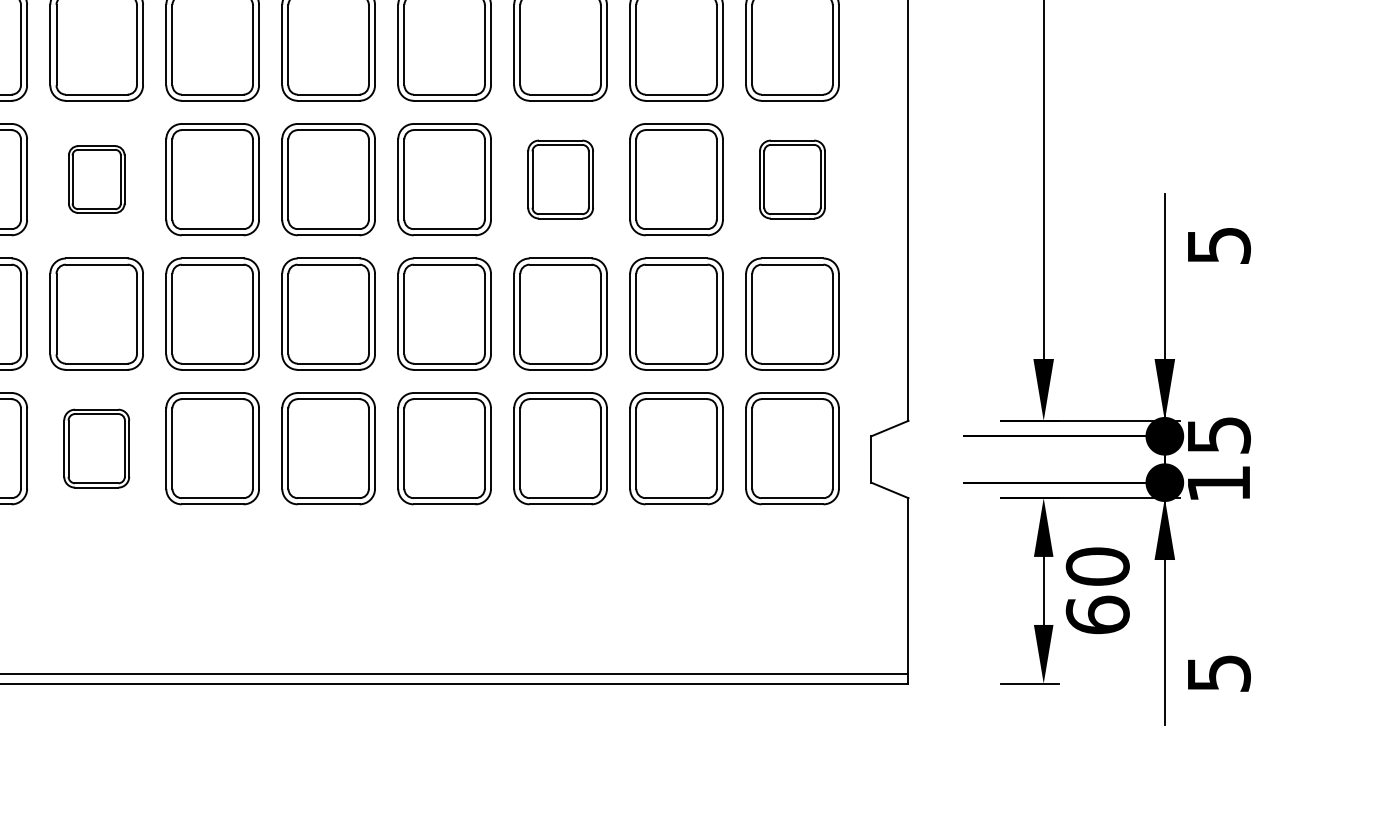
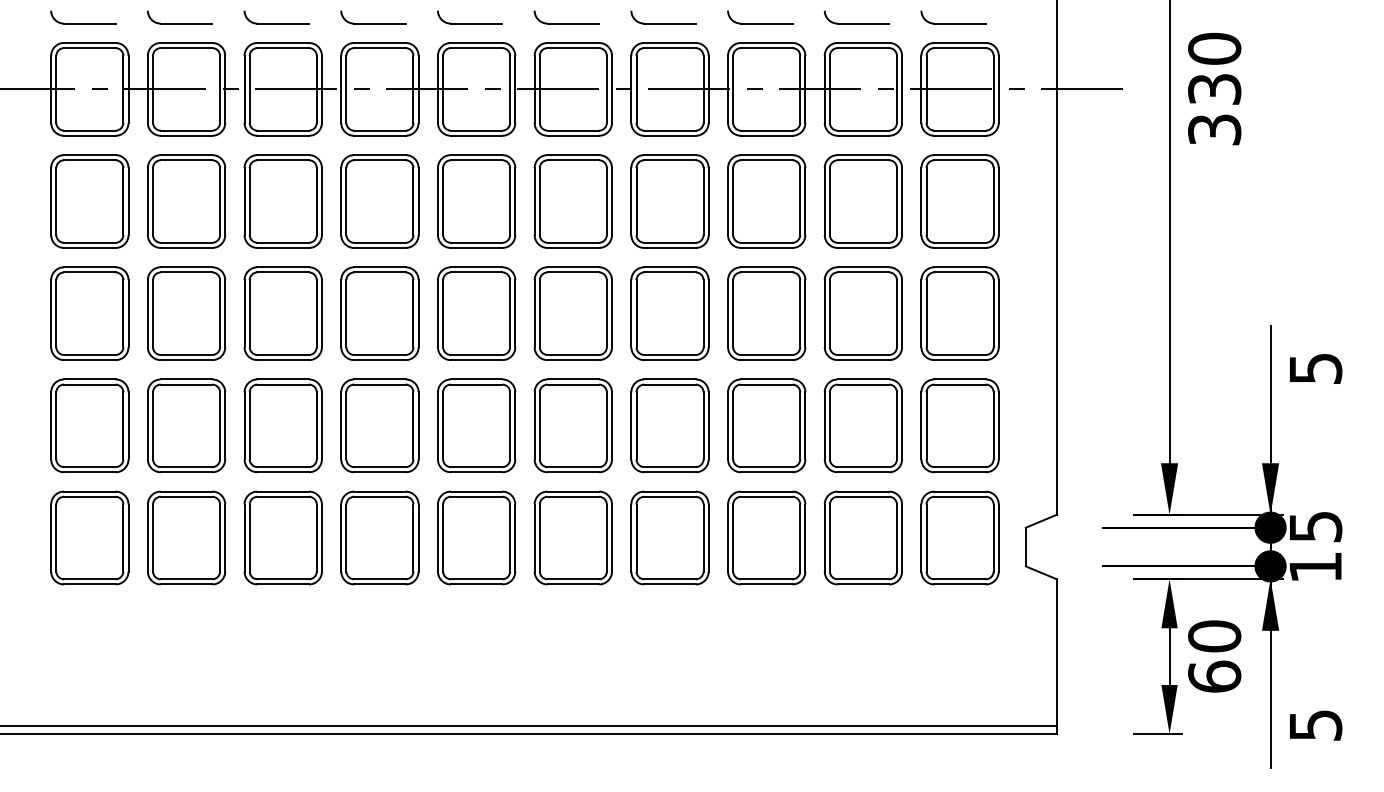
part: (96, 179) -> (379, 313), size x1.67
part: (560, 179) -> (766, 313), size x1.43
part: (791, 179) -> (959, 313), size x1.43
part: (96, 448) -> (379, 537), size x1.43

